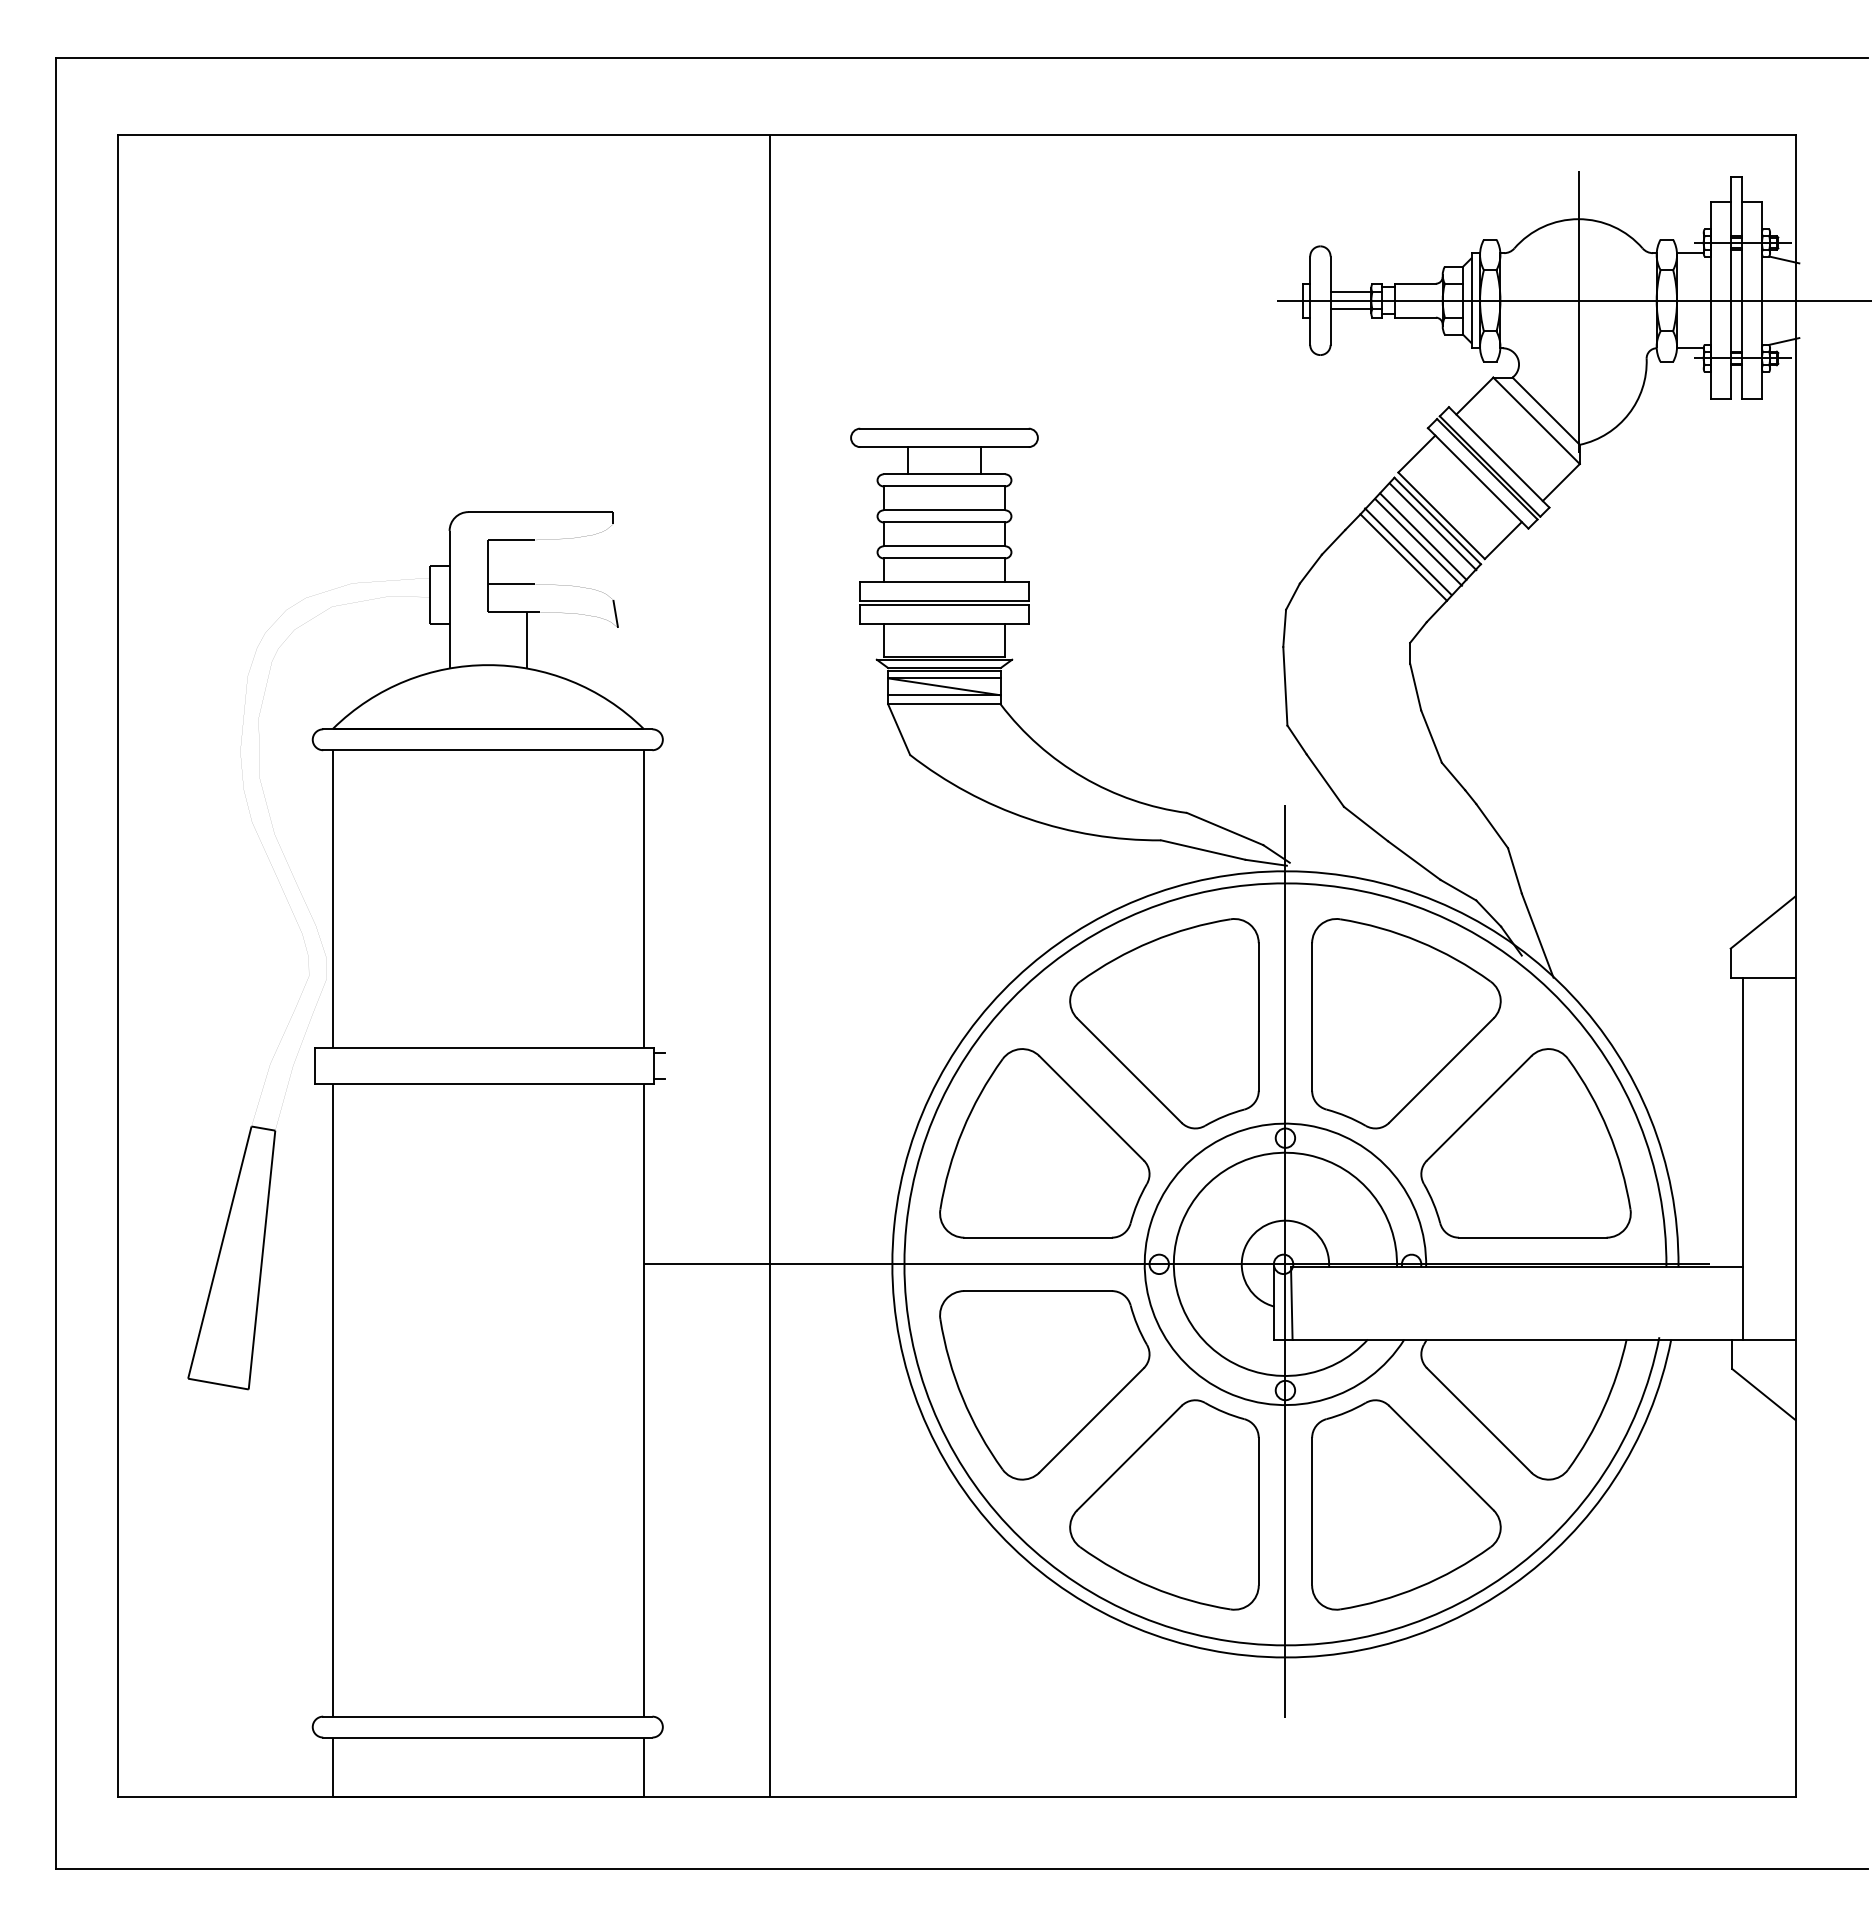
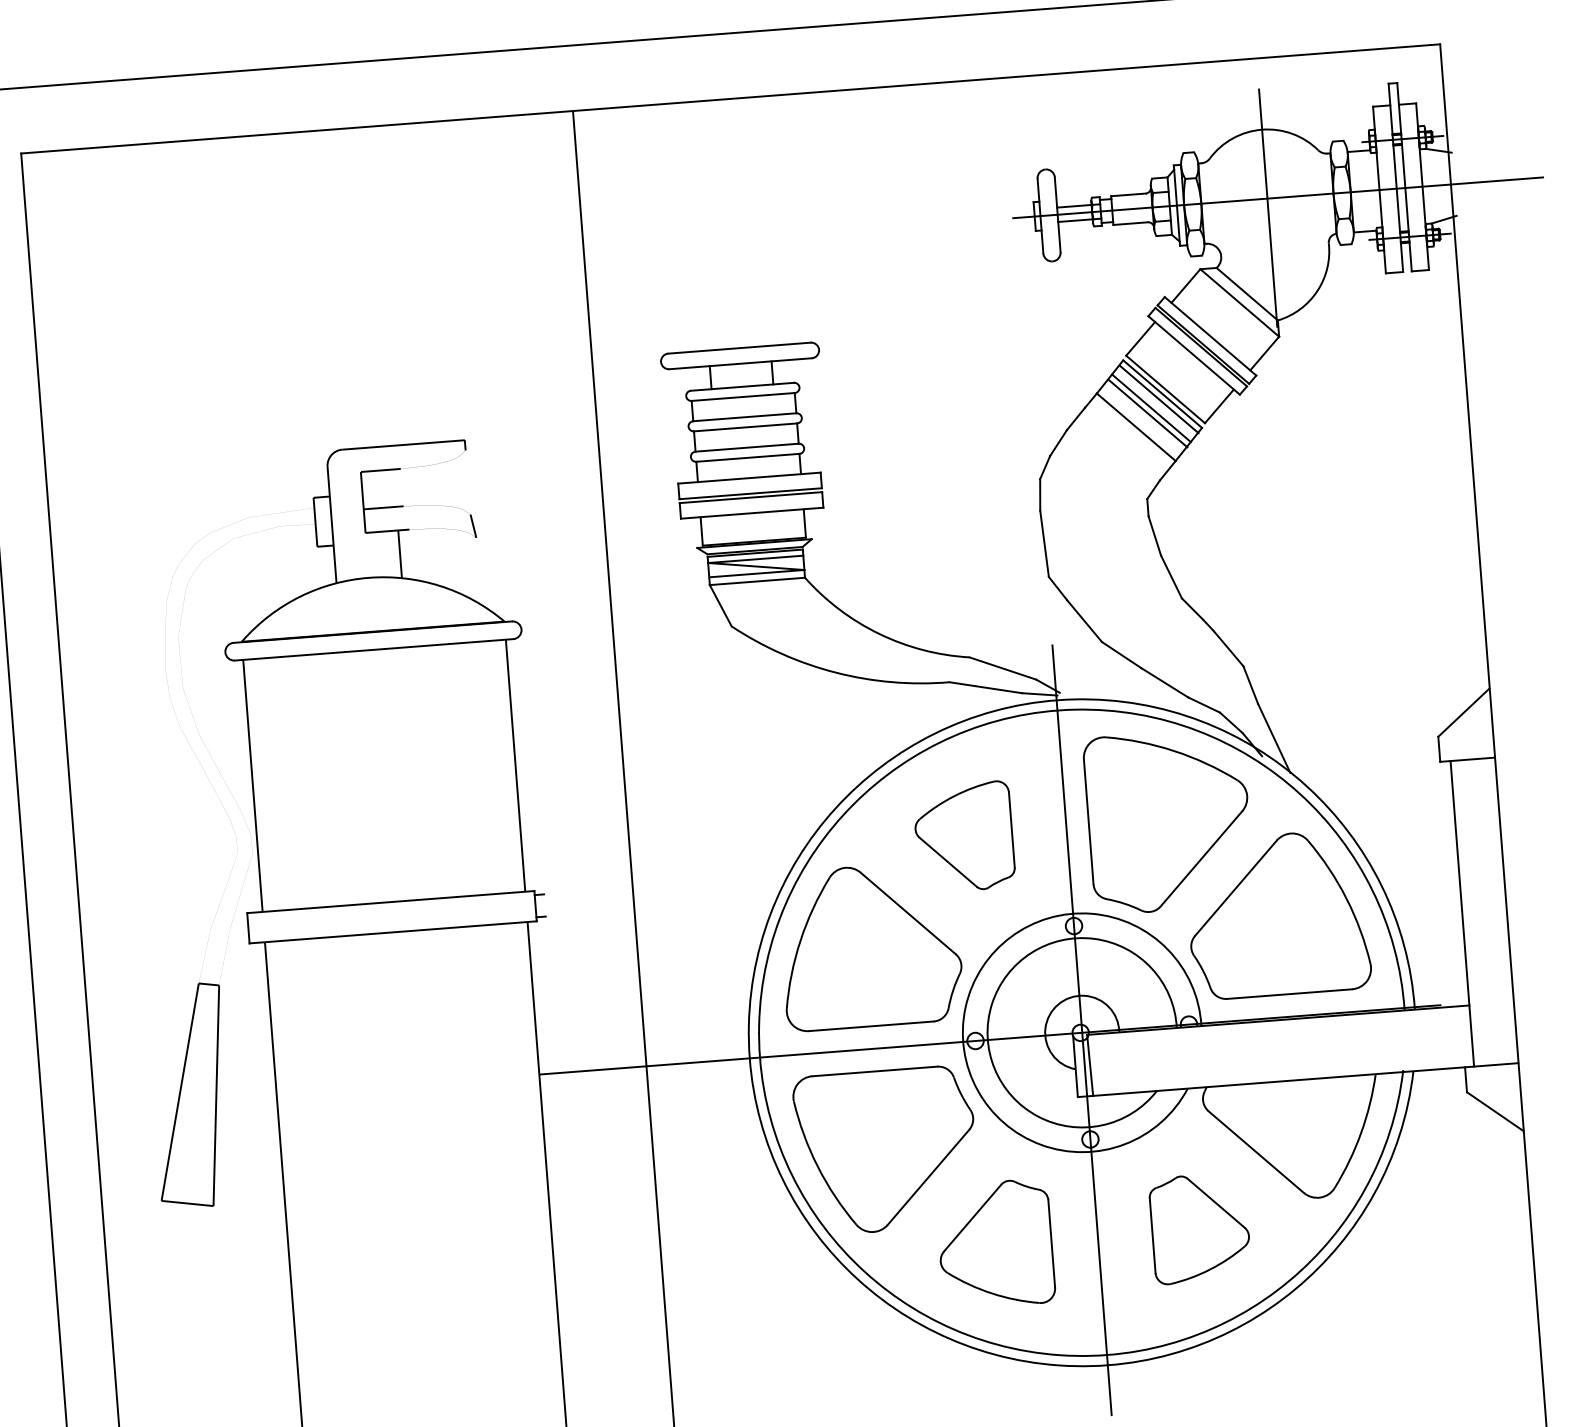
line: (1408, 551) -> (1139, 421), removed
part: (1164, 1023) -> (964, 836), size x0.6
part: (1164, 1504) -> (995, 1243), size x0.7
part: (1406, 1504) -> (1200, 1228), size x0.6

